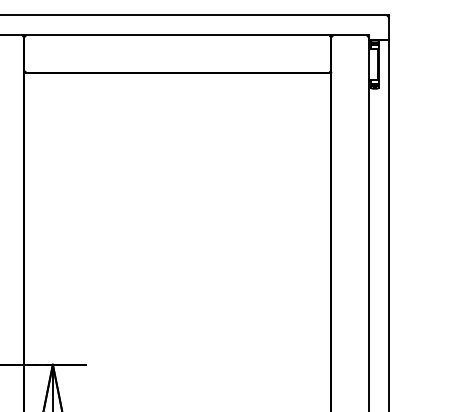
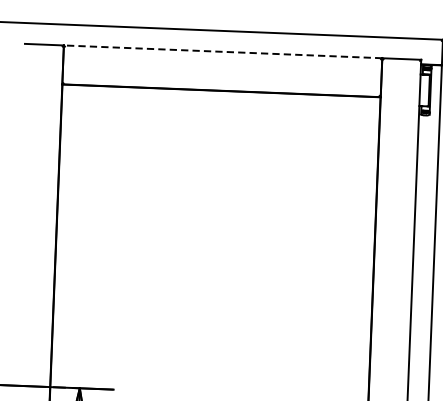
line: (177, 35) -> (222, 52), solid -> dashed

